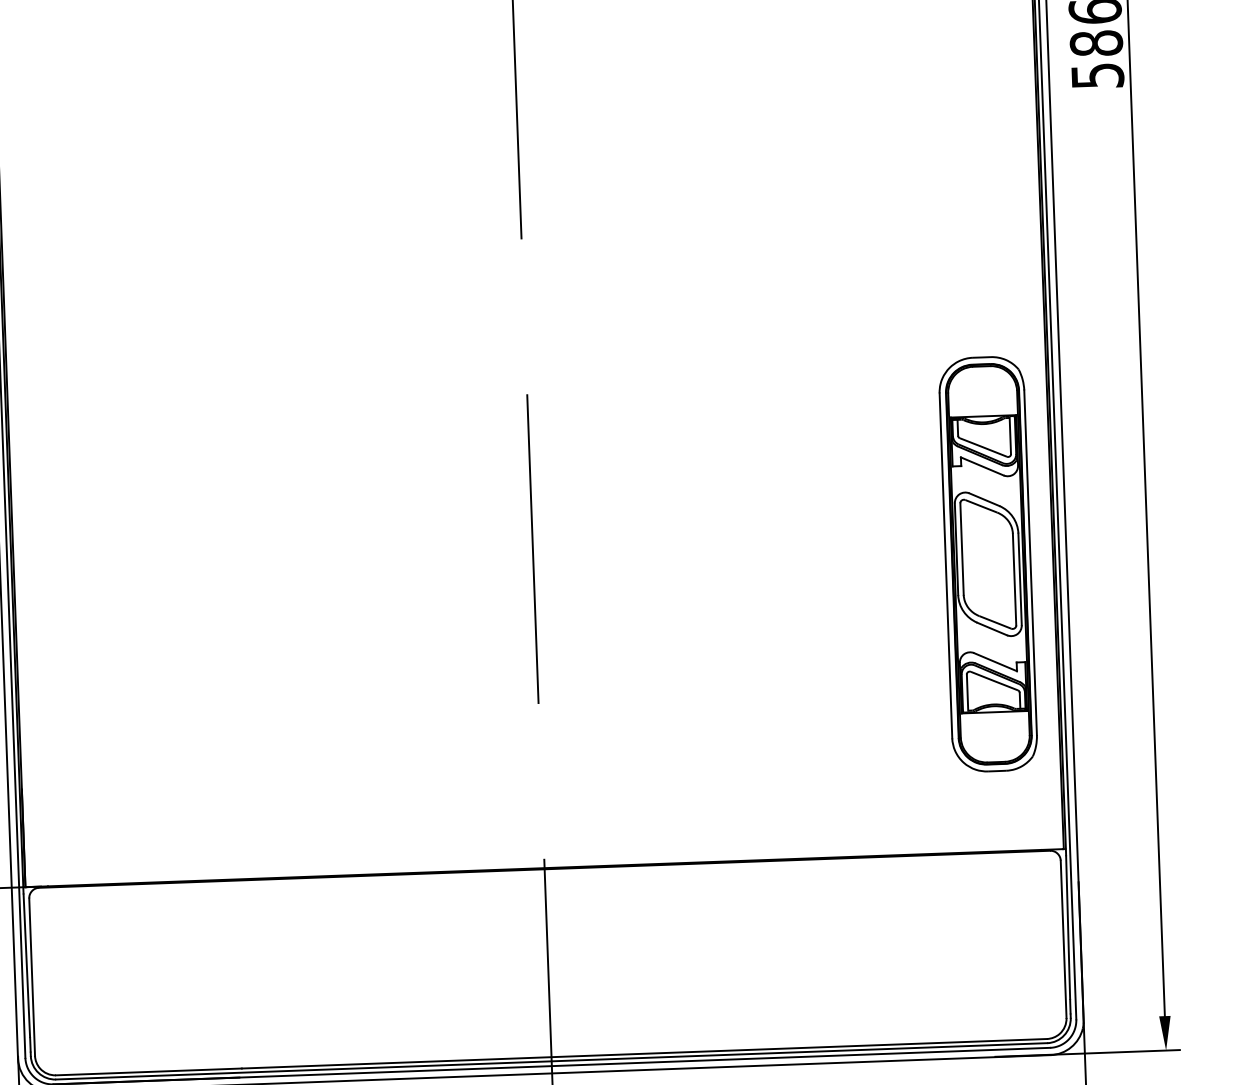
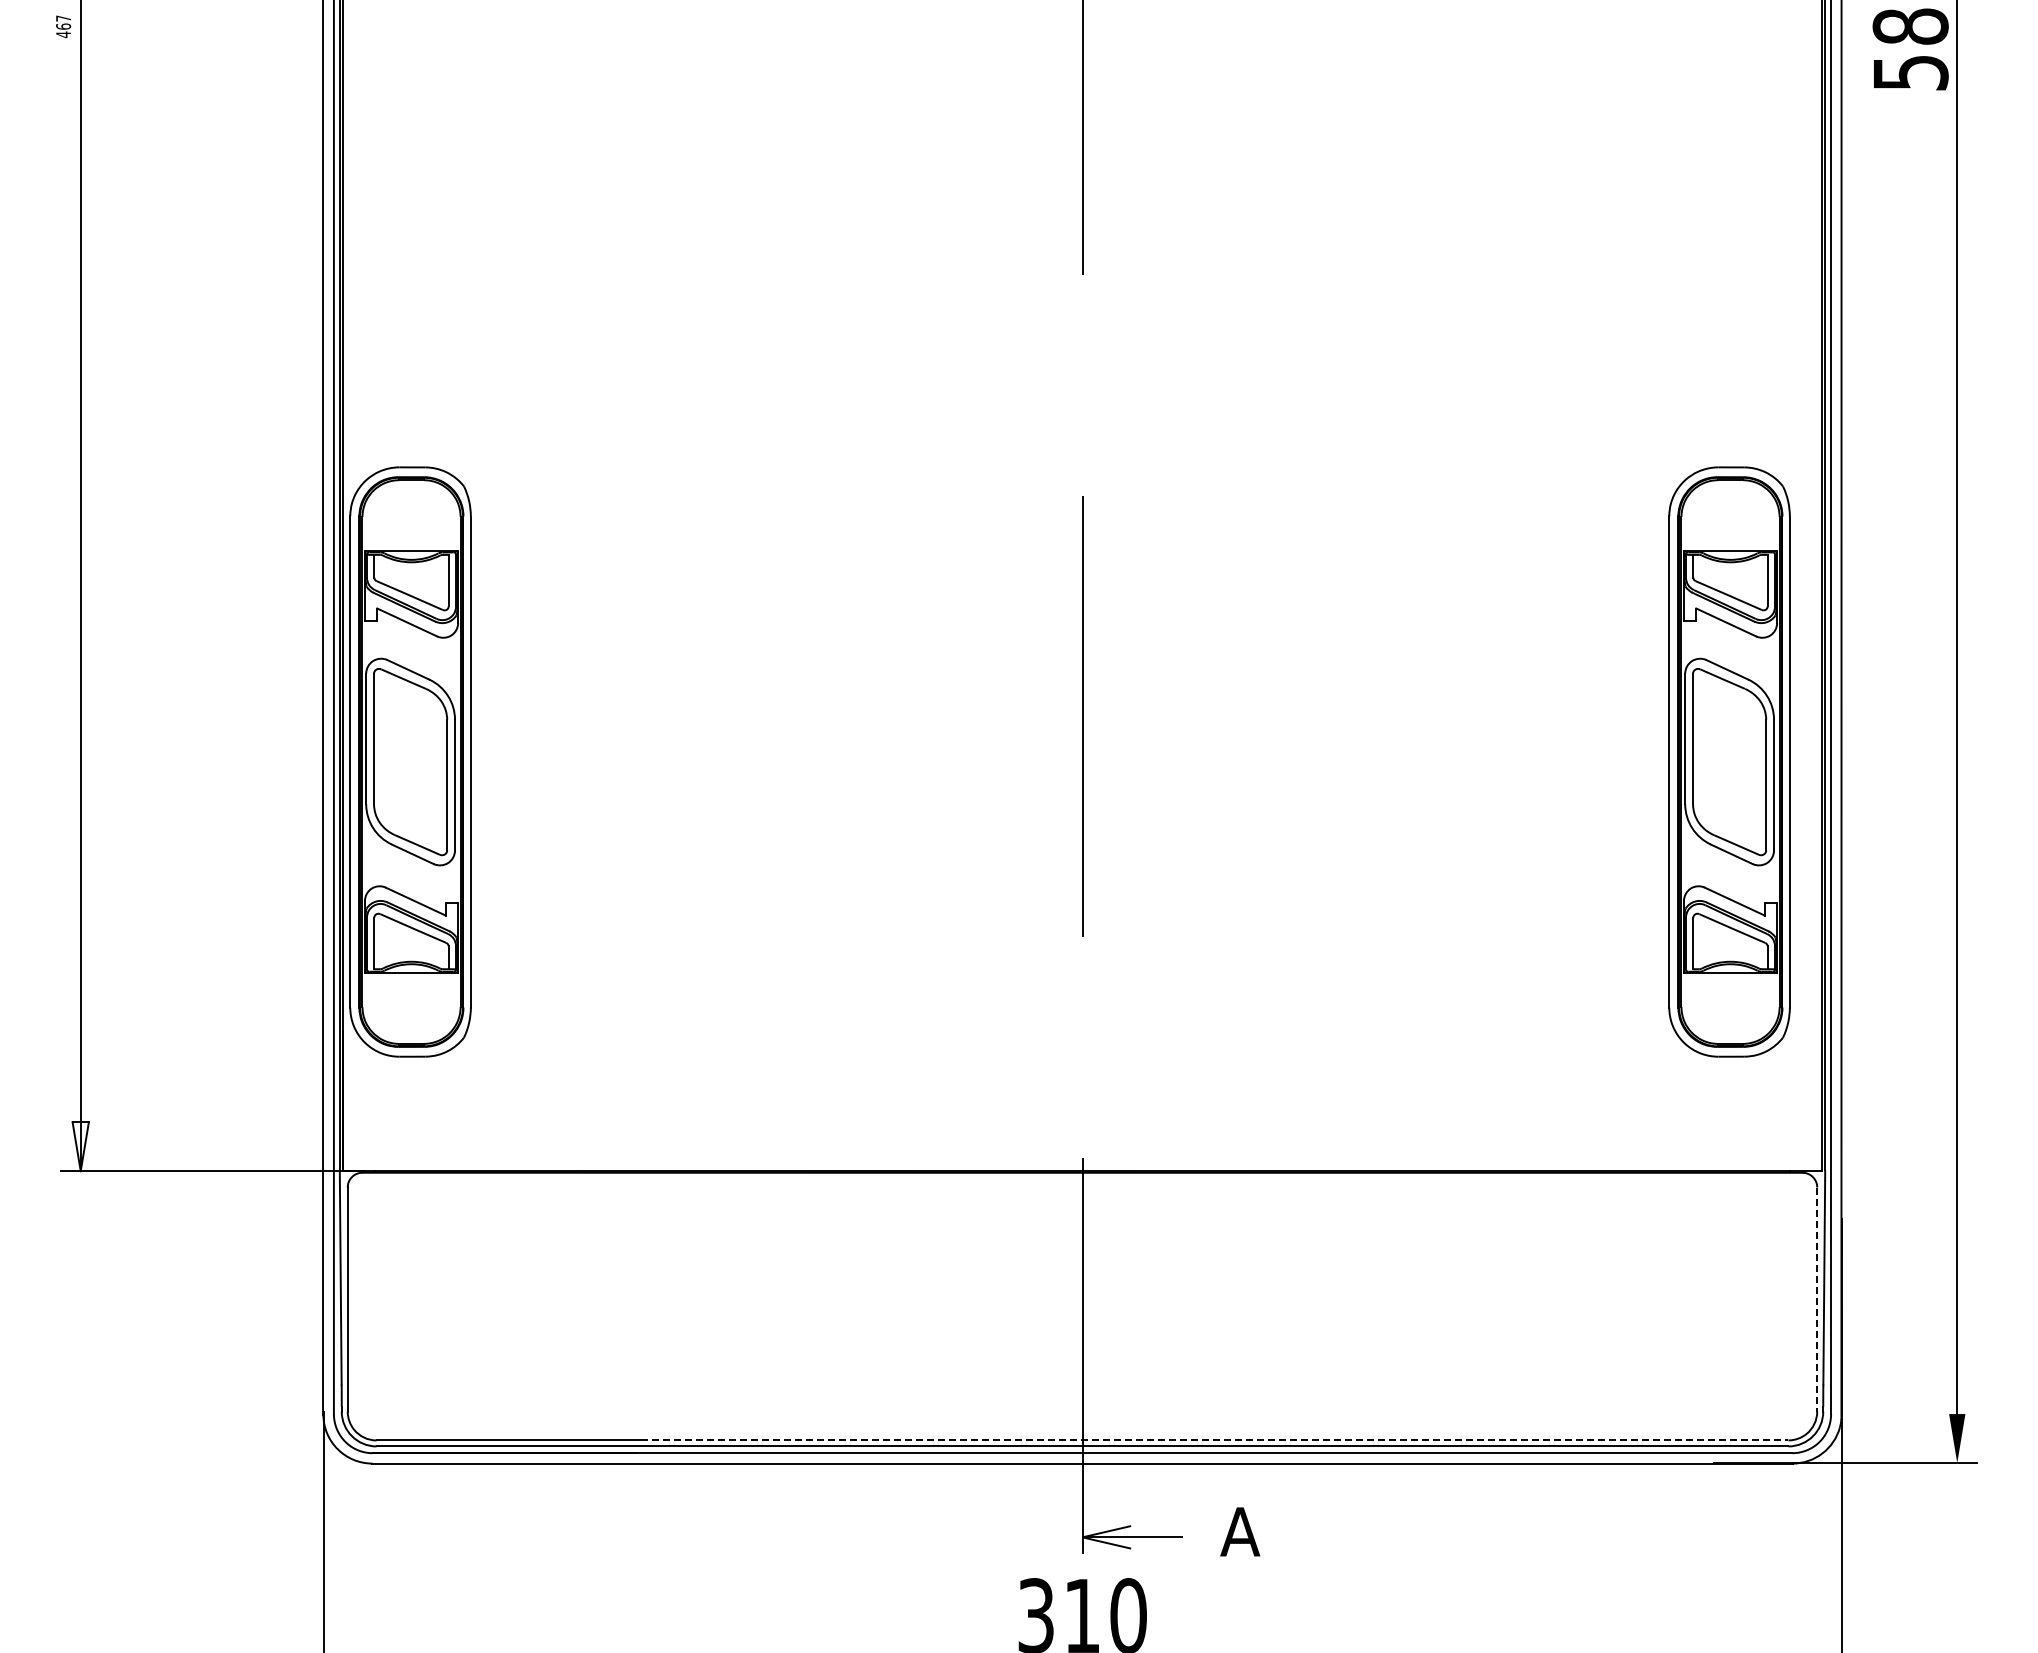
part: (62, 597) -> (410, 761), added
line: (1063, 940) -> (1817, 1300), solid -> dashed
line: (644, 1053) -> (1214, 1440), solid -> dashed

